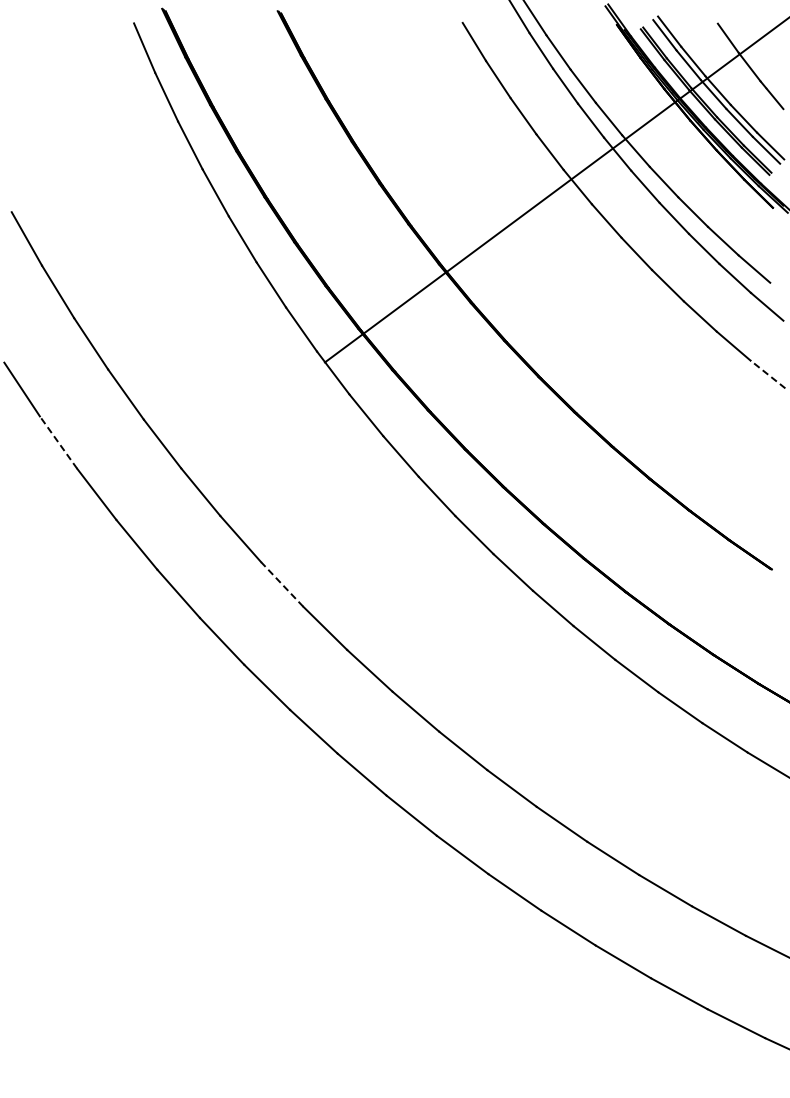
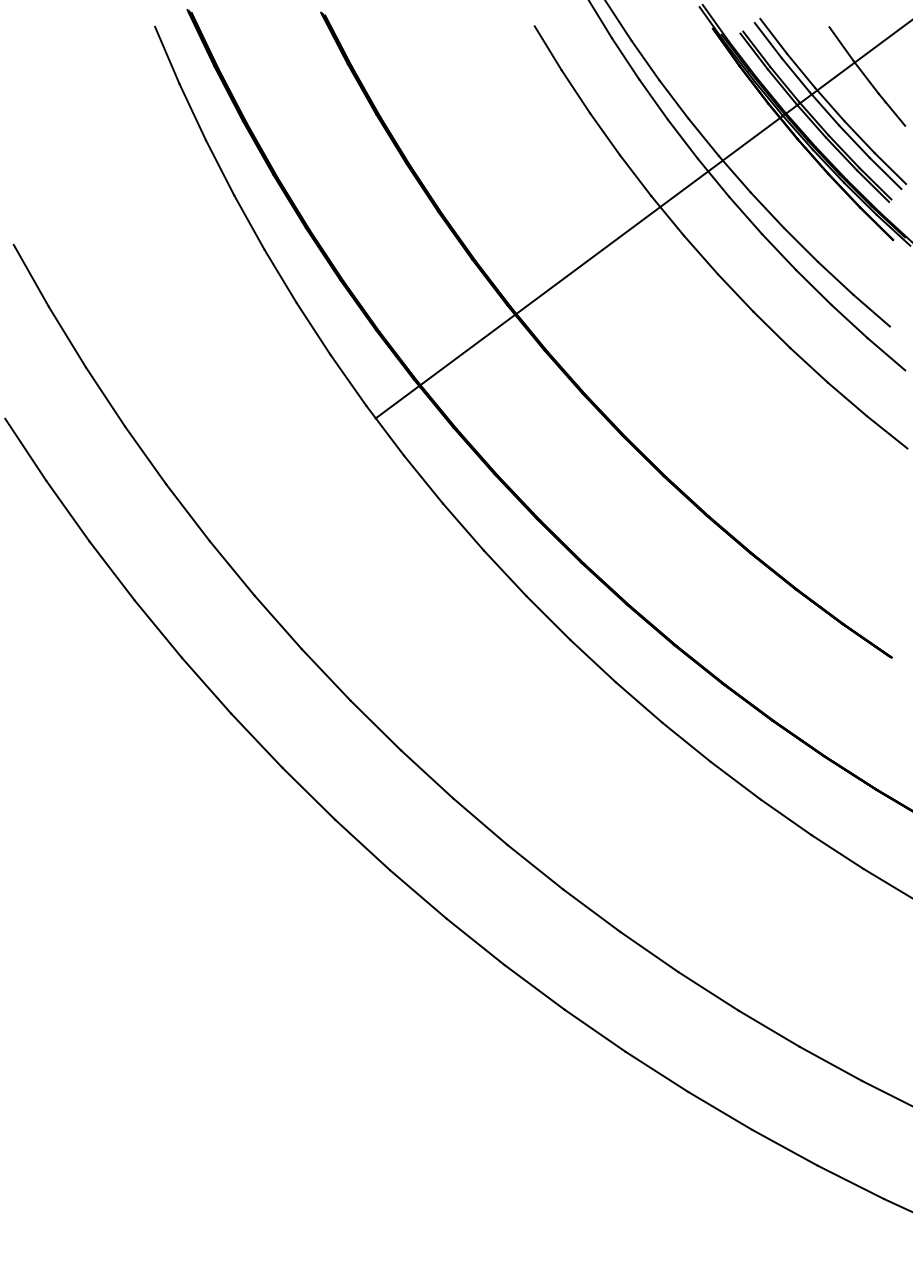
line: (767, 374) -> (886, 432), dashed -> solid
line: (58, 442) -> (67, 510), dashed -> solid
line: (282, 584) -> (326, 675), dashed -> solid

